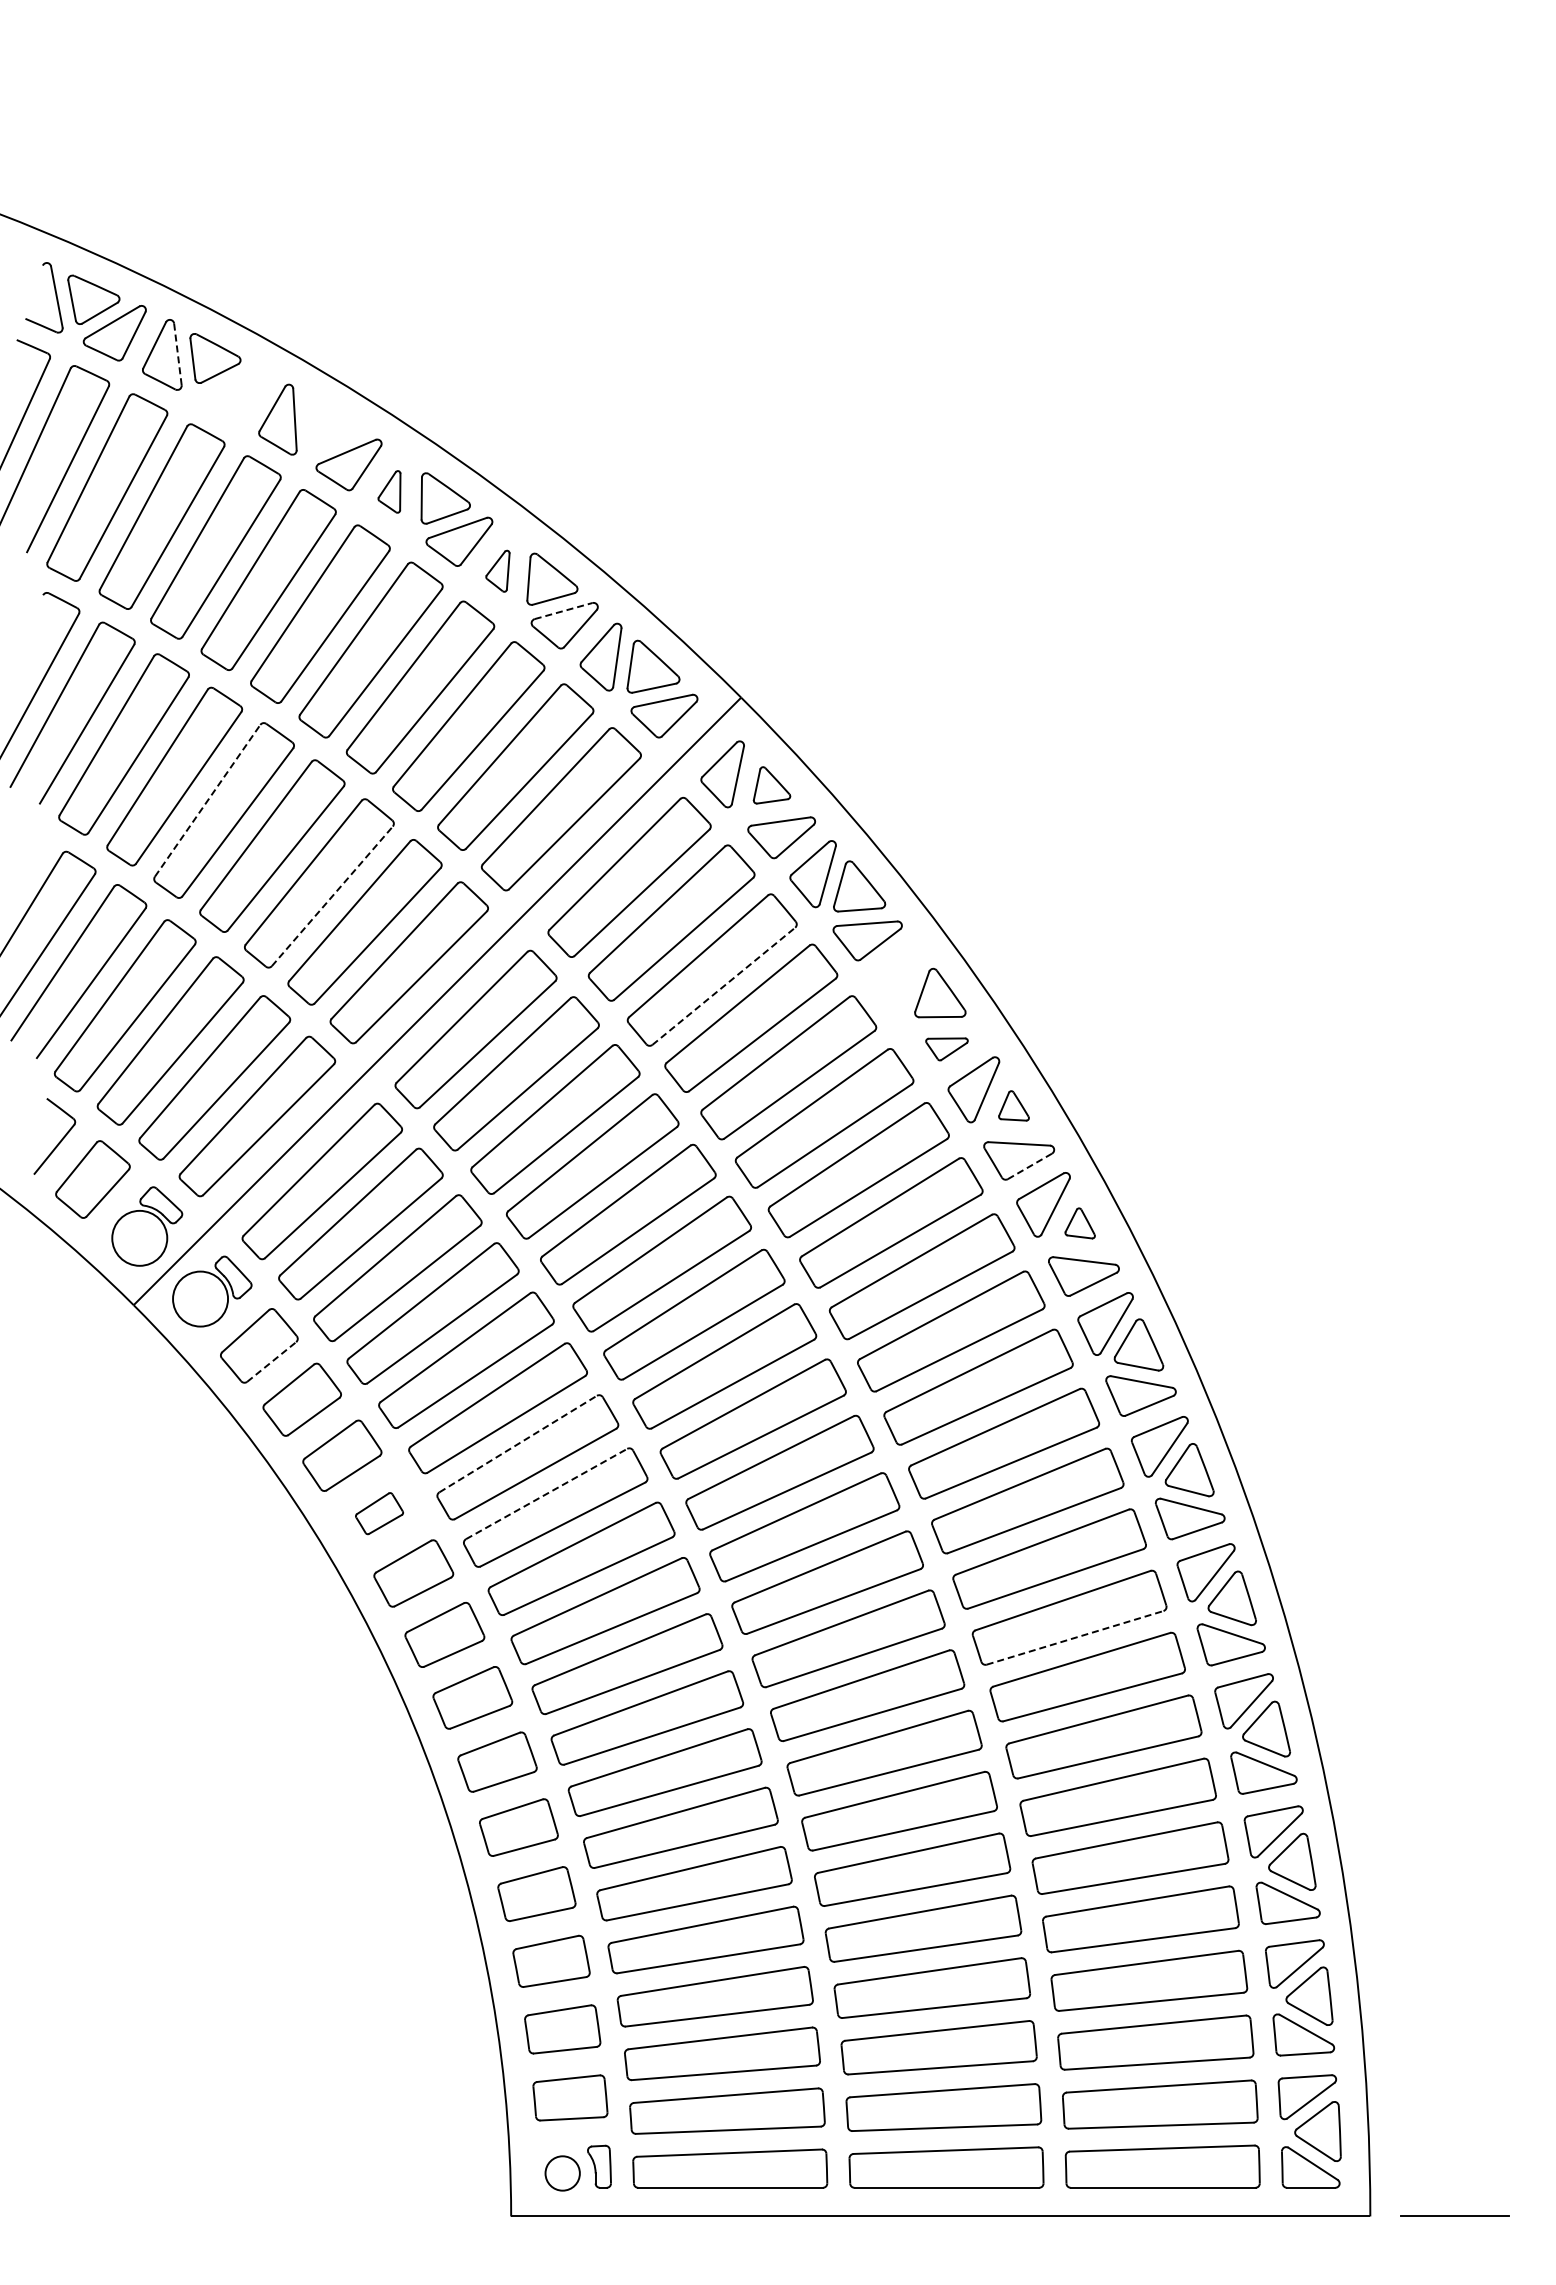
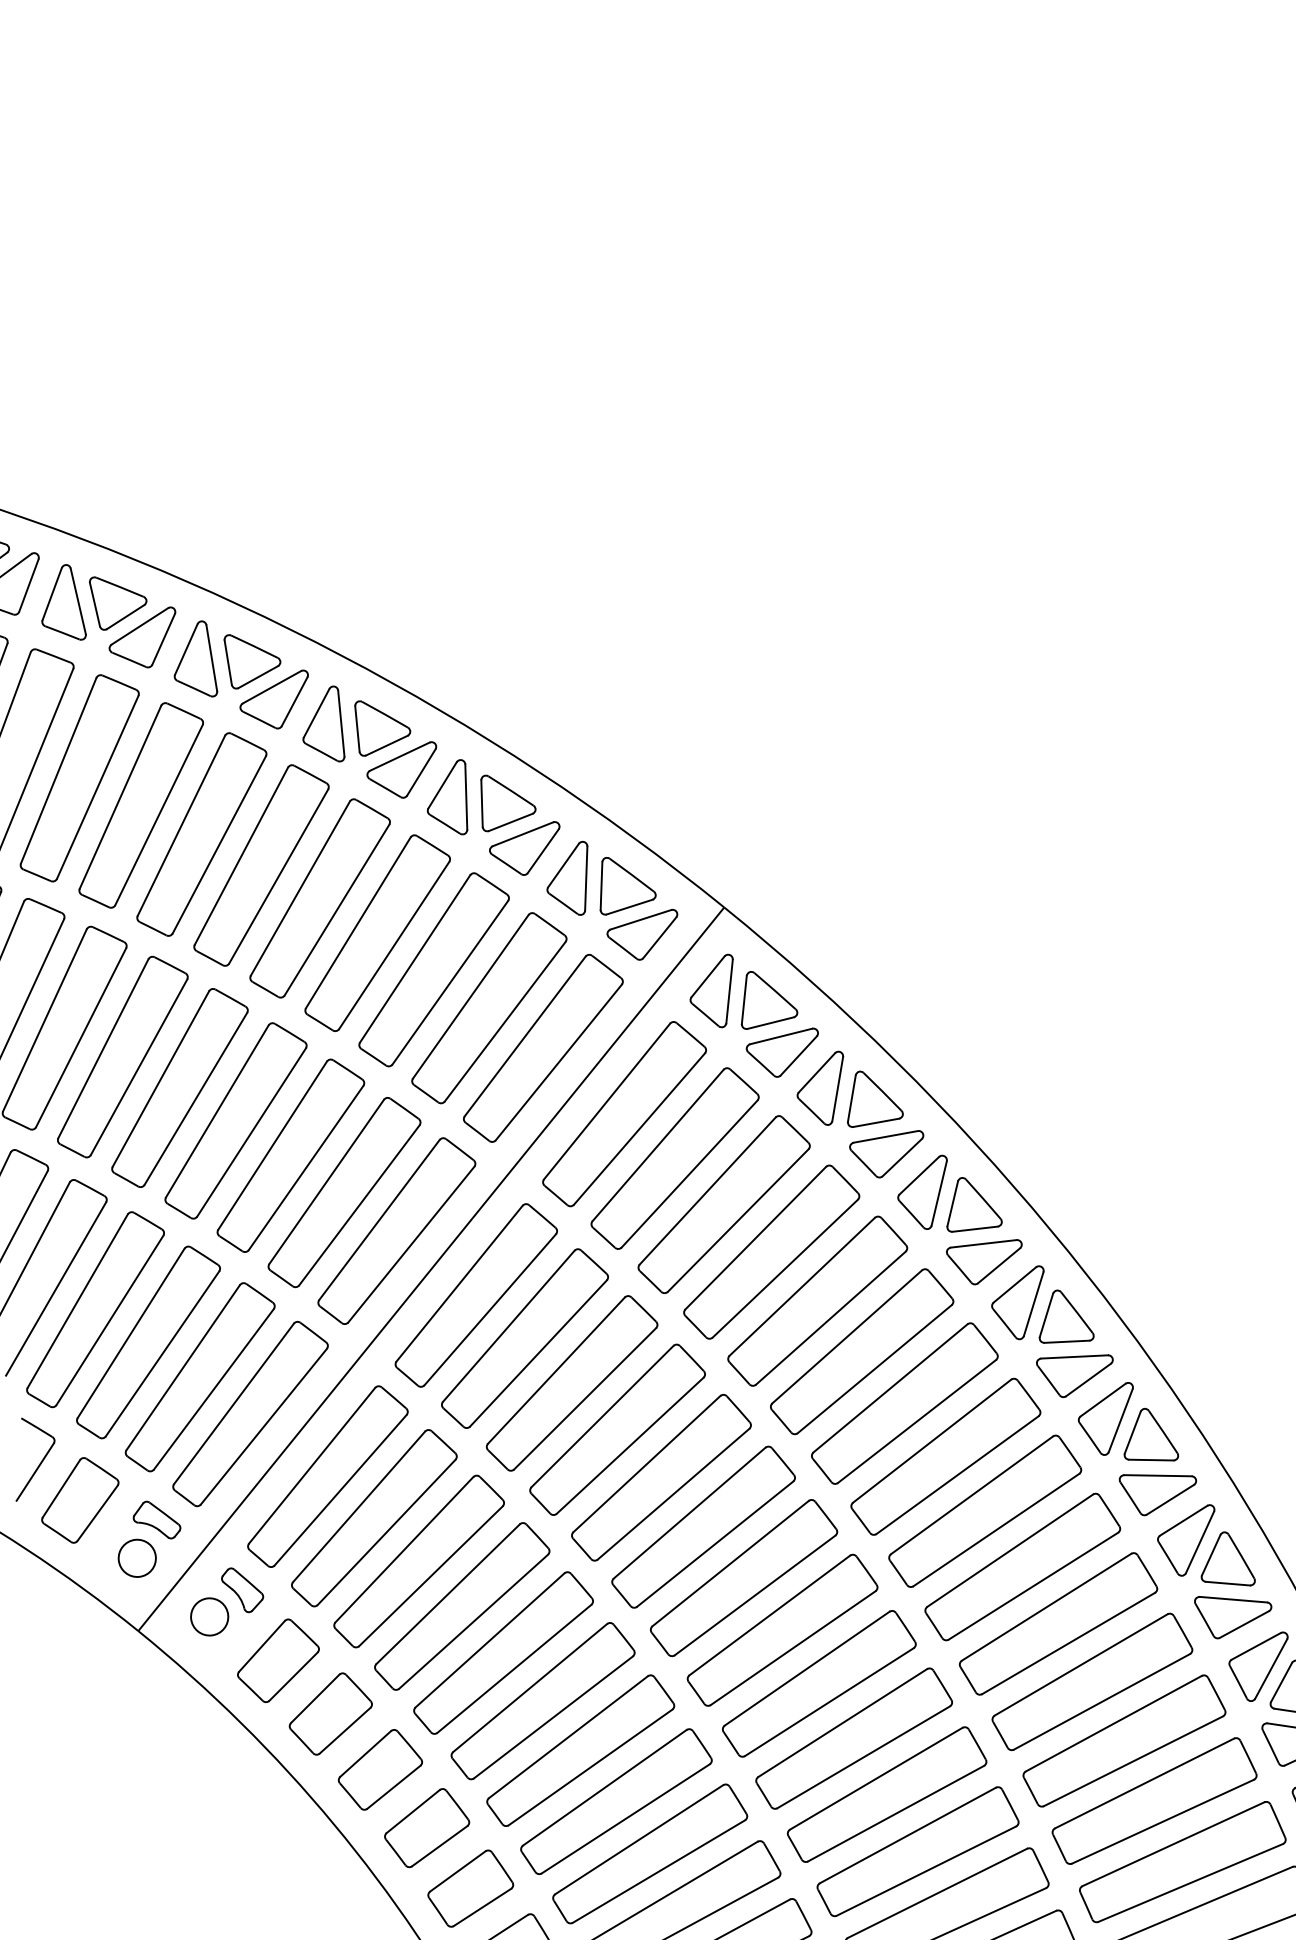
line: (177, 354) -> (77, 601), dashed -> solid
part: (233, 395) -> (142, 639), added
part: (332, 424) -> (252, 659), added
part: (389, 491) -> (321, 725), size x1.67
part: (497, 571) -> (447, 799), size x1.67
line: (563, 611) -> (522, 834), dashed -> solid
part: (771, 785) -> (766, 998), size x1.43
line: (207, 800) -> (160, 1078), dashed -> solid
line: (332, 895) -> (306, 1167), dashed -> solid
part: (896, 979) -> (923, 1193), added
line: (724, 986) -> (738, 1220), dashed -> solid
part: (946, 1049) -> (985, 1263), size x1.67
part: (1013, 1105) -> (1063, 1316), size x1.67
line: (1029, 1166) -> (1088, 1380), dashed -> solid
part: (1079, 1223) -> (1148, 1435), size x1.67
circle: (139, 1238) -> (137, 1558), size x0.62
circle: (200, 1298) -> (209, 1616), size x0.62
line: (271, 1362) -> (293, 1677), dashed -> solid
line: (518, 1443) -> (568, 1736), dashed -> solid
line: (547, 1493) -> (605, 1787), dashed -> solid
part: (379, 1513) -> (426, 1827), size x1.67
line: (1075, 1637) -> (1191, 1882), dashed -> solid

